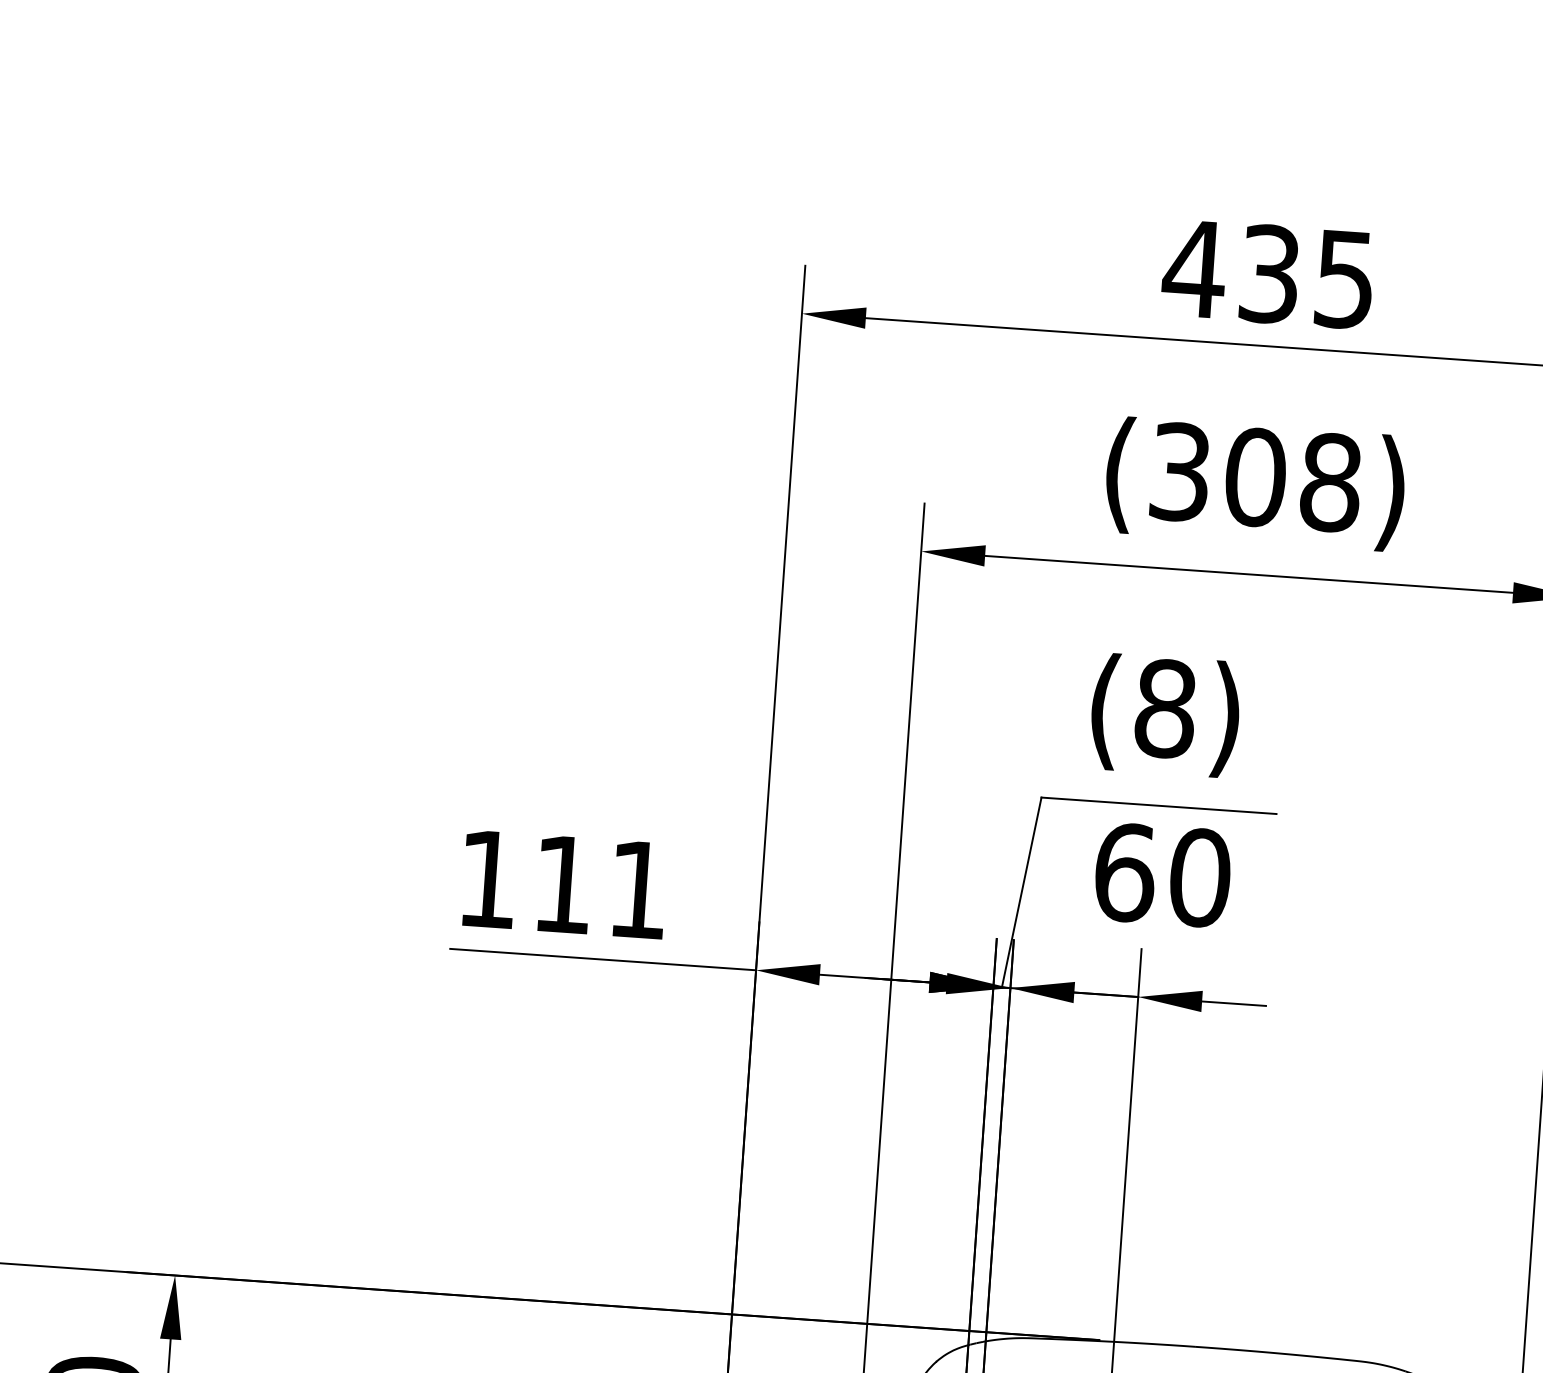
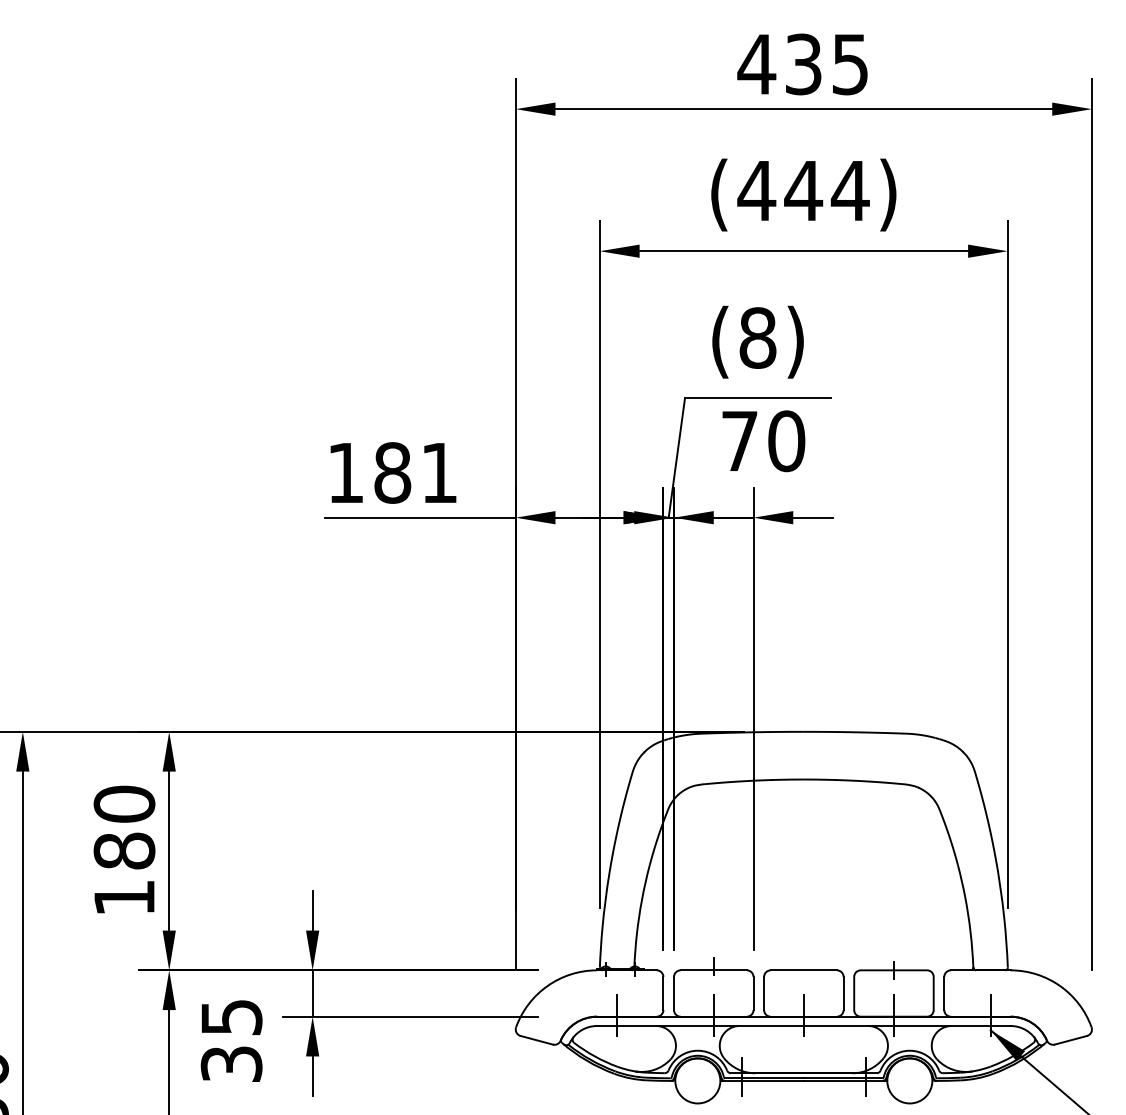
text: (1255, 476) -> (803, 190), (308) -> (444)
text: (1124, 872) -> (739, 441), 60 -> 70
text: (563, 883) -> (392, 472), 111 -> 181

